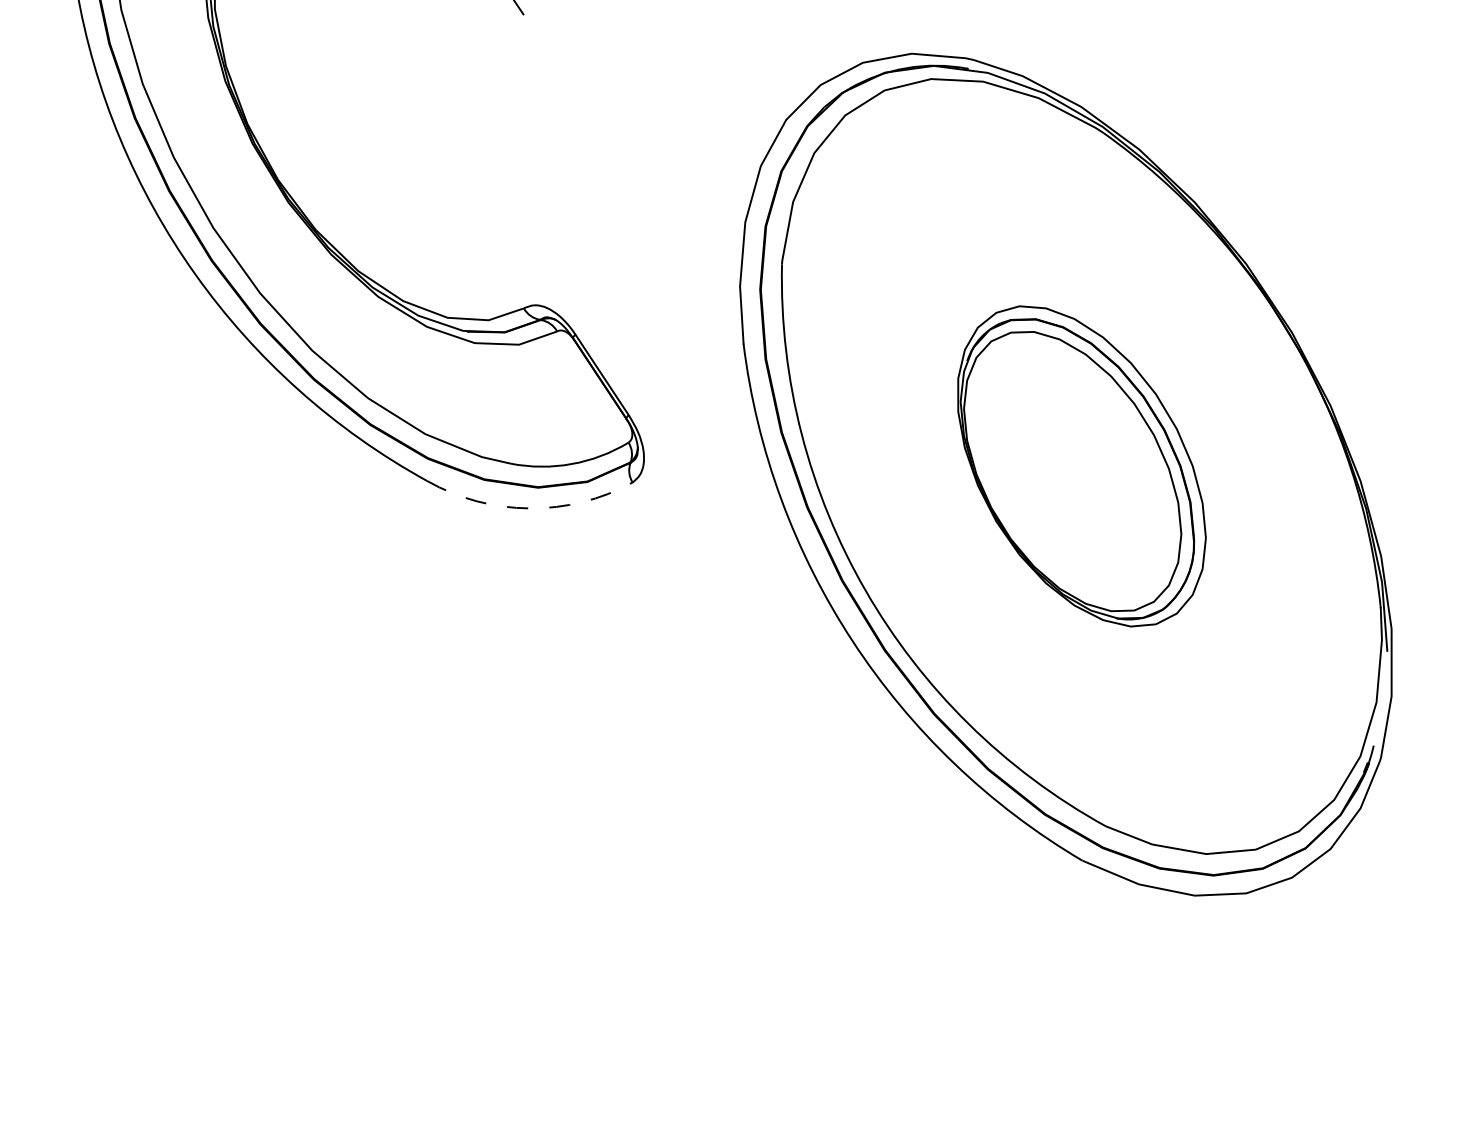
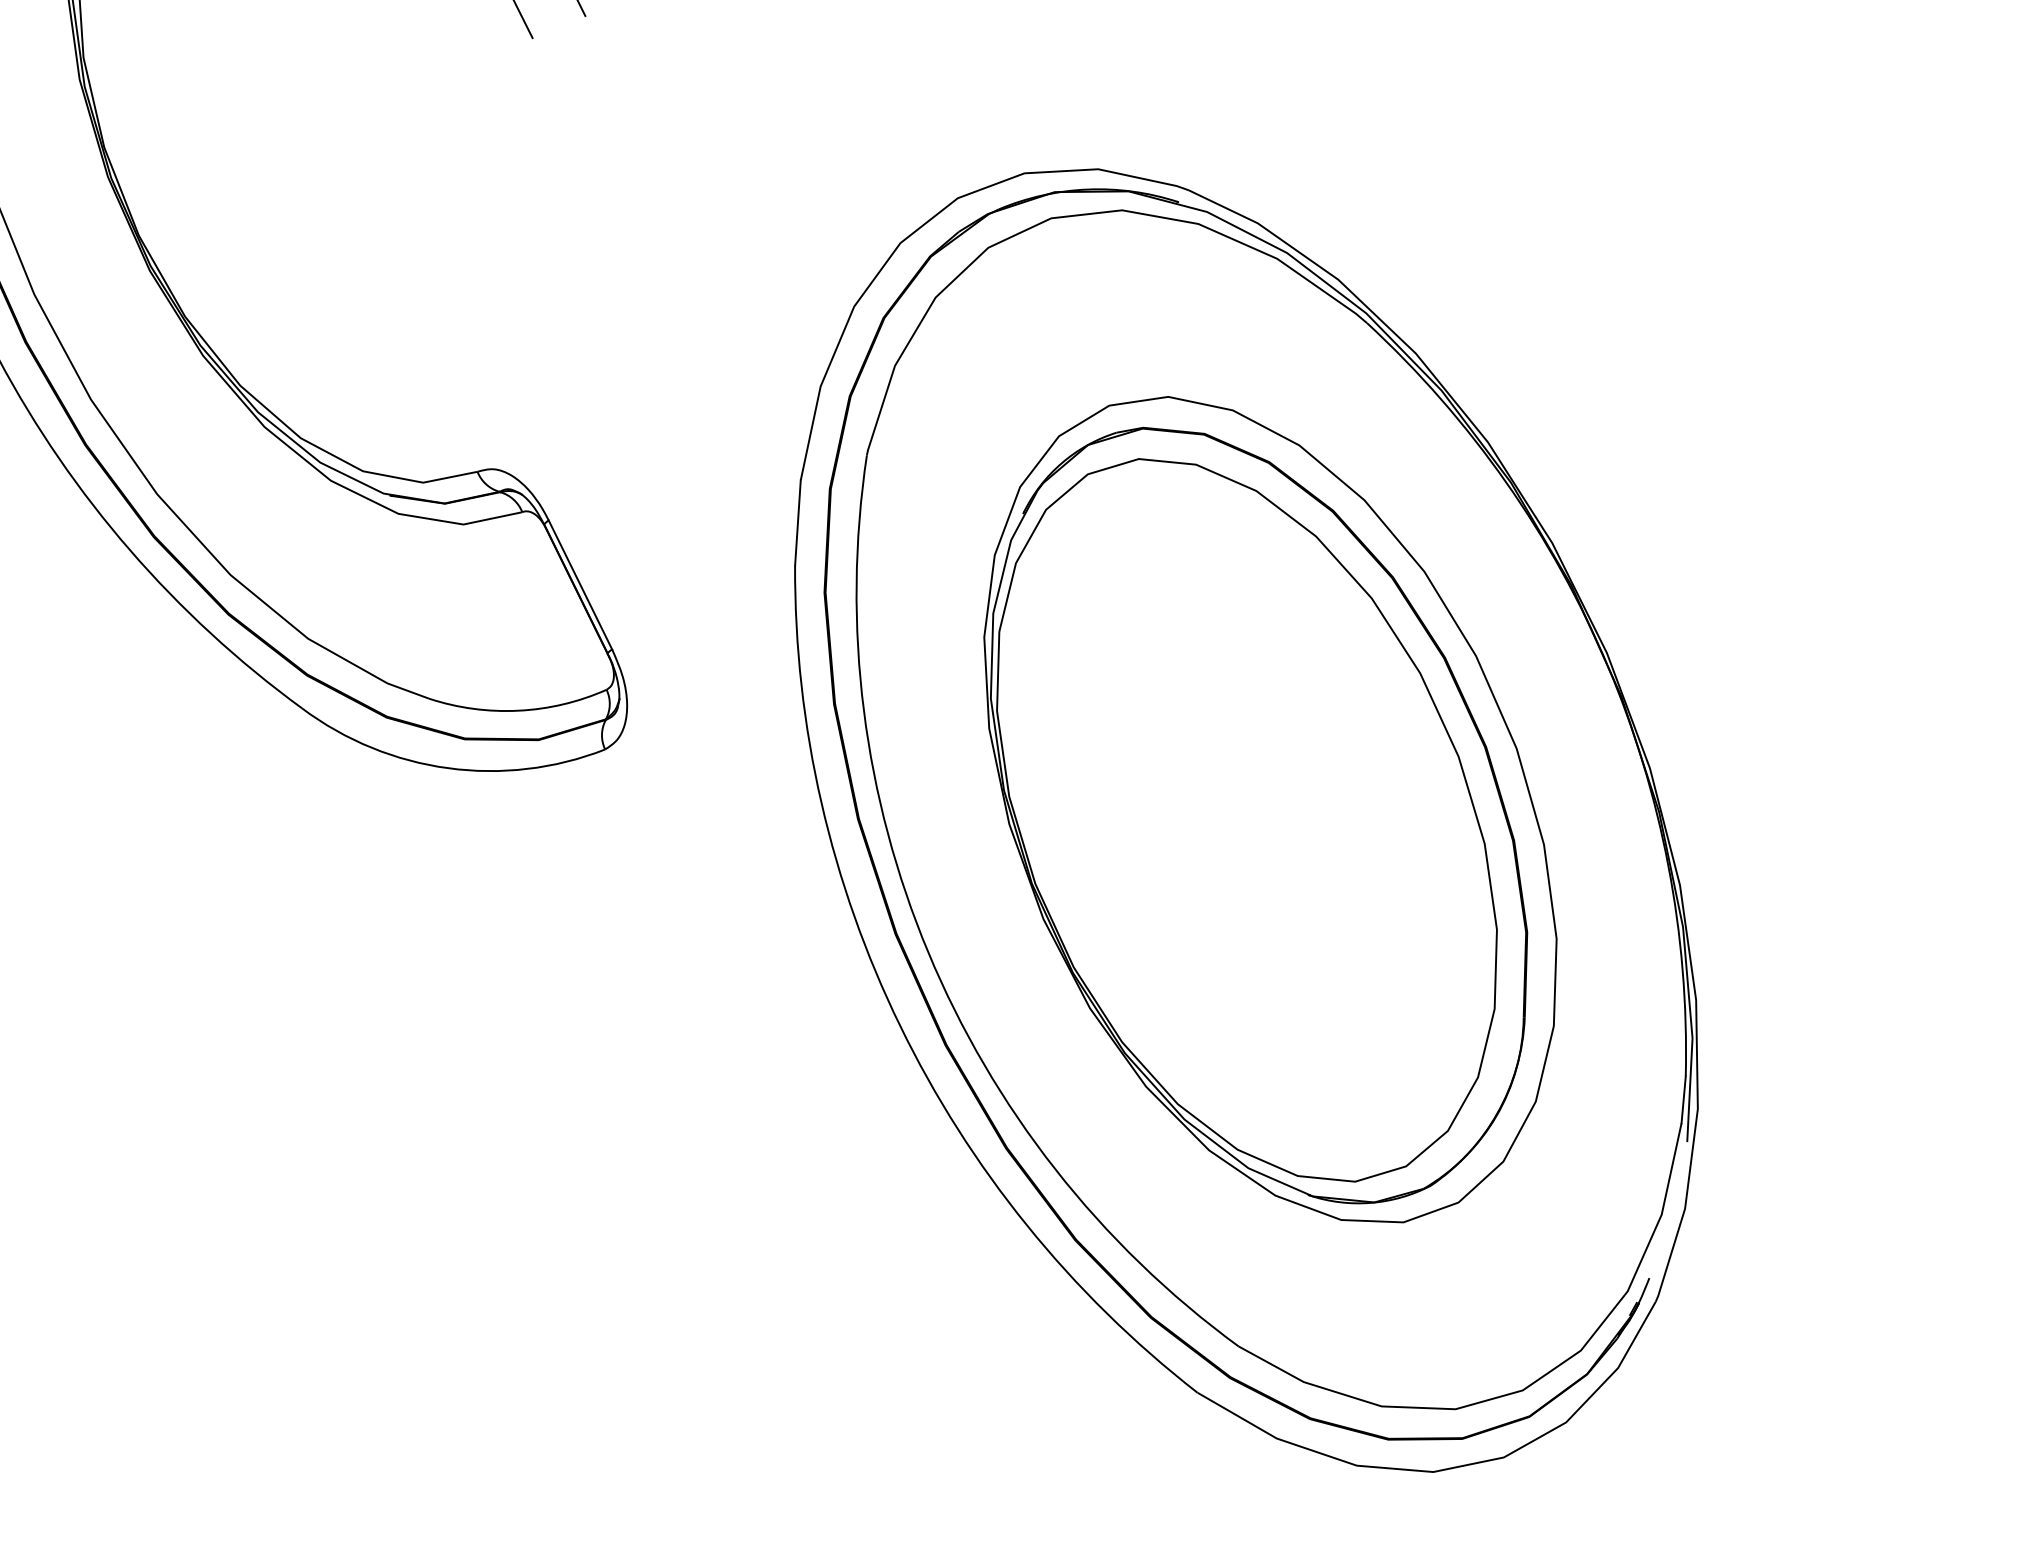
part: (1081, 466) -> (1270, 810), size x1.67
arc: (529, 508) -> (447, 768), dashed -> solid

